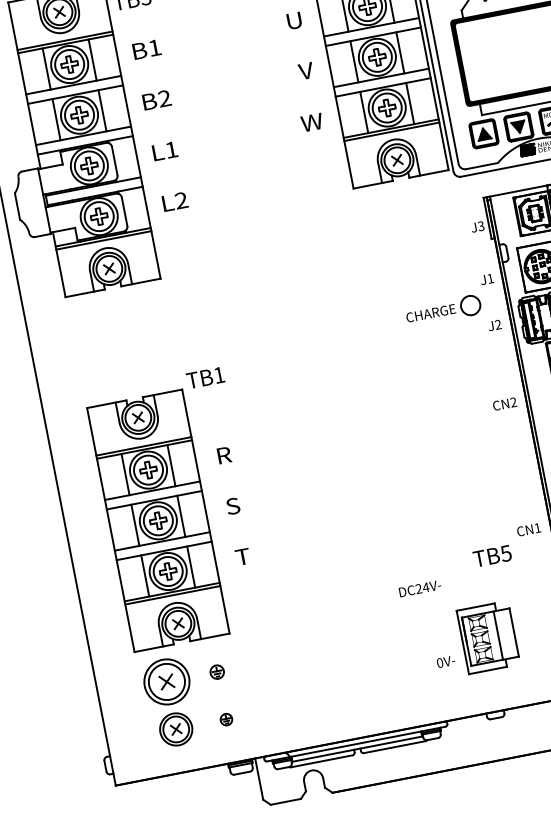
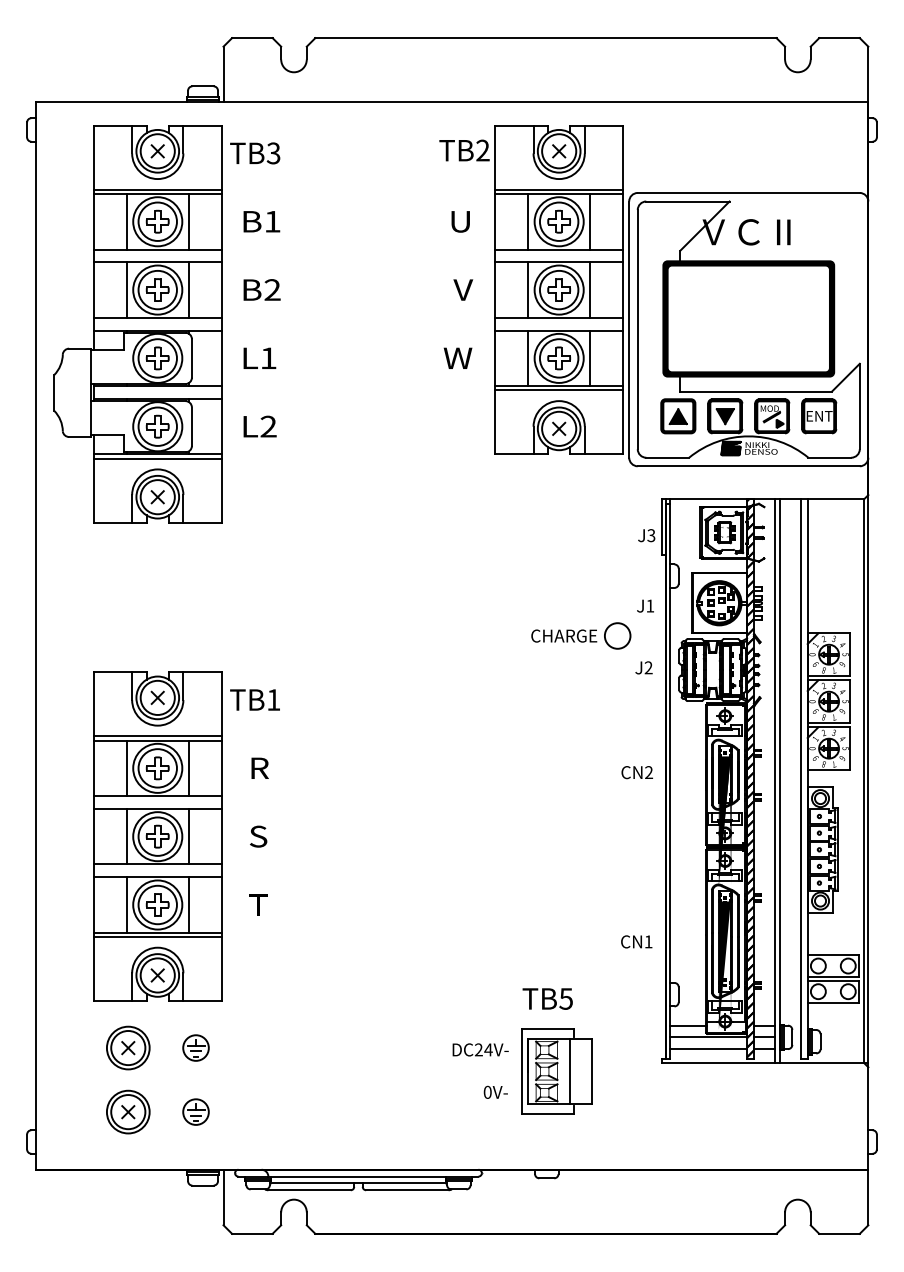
text: (205, 377) -> (254, 699), moved
text: (492, 555) -> (547, 998), moved
text: (420, 588) -> (480, 1049), moved
part: (216, 671) -> (195, 1047), size x1.43
part: (167, 681) -> (128, 1047), size x0.71
part: (226, 719) -> (195, 1111), size x1.67

